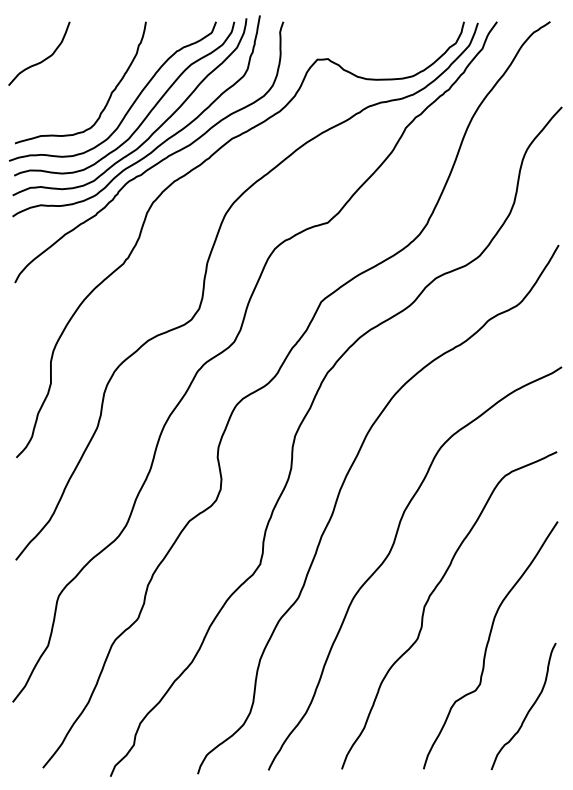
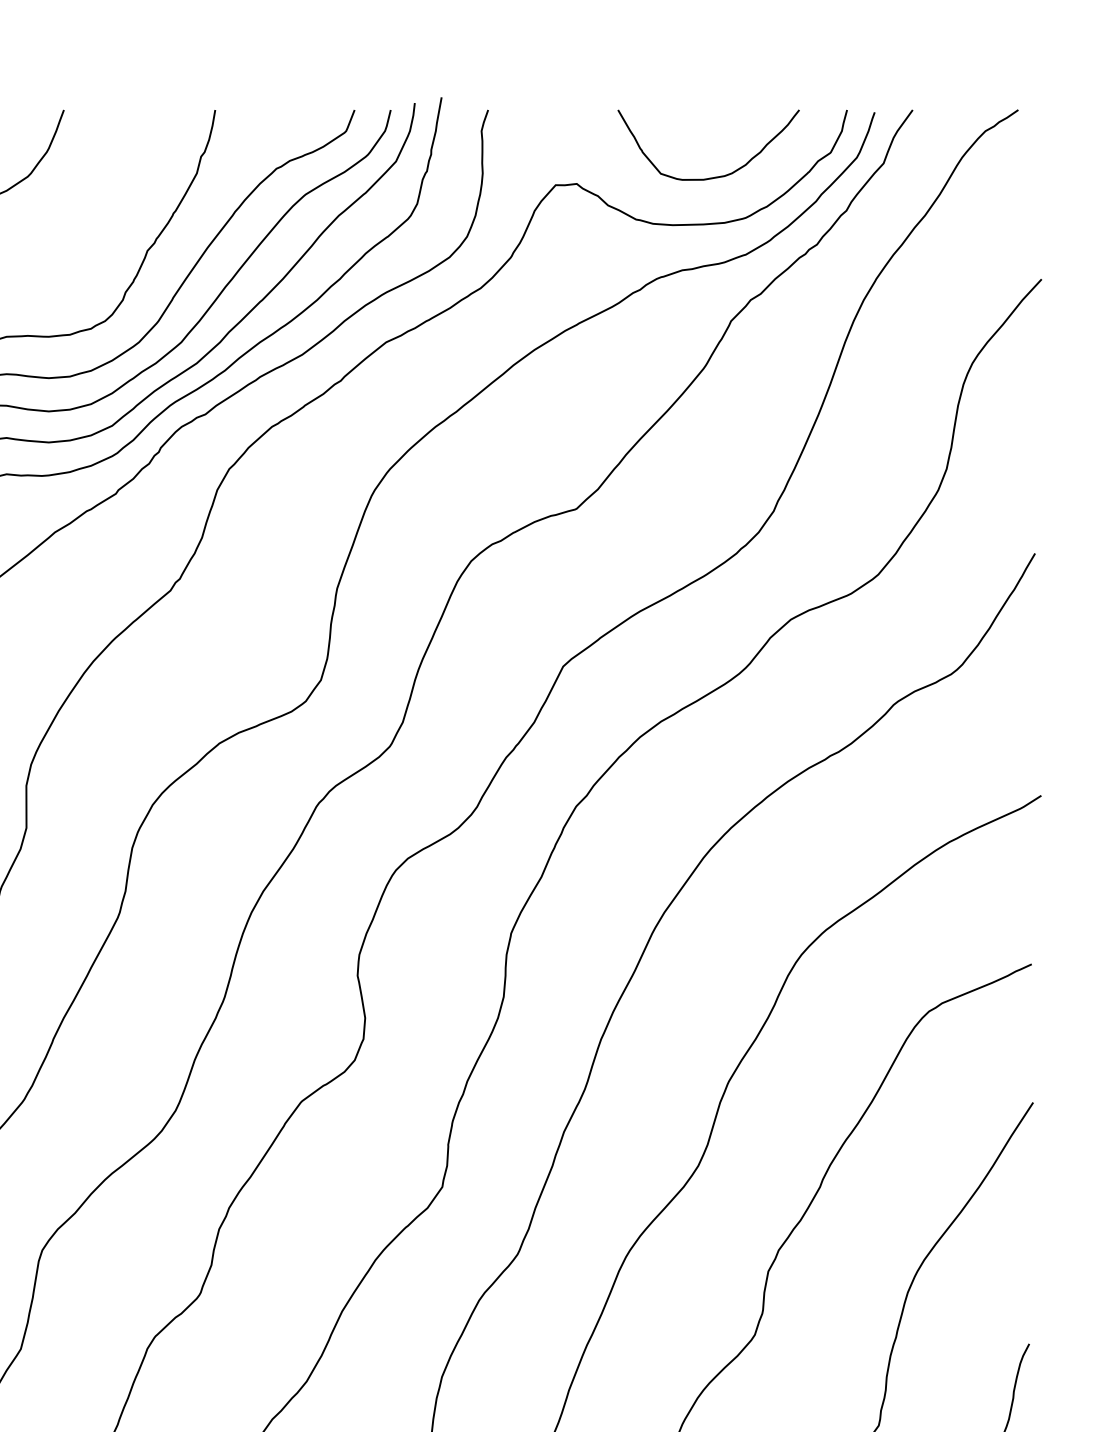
curve: (398, 54) -> (716, 174), added

